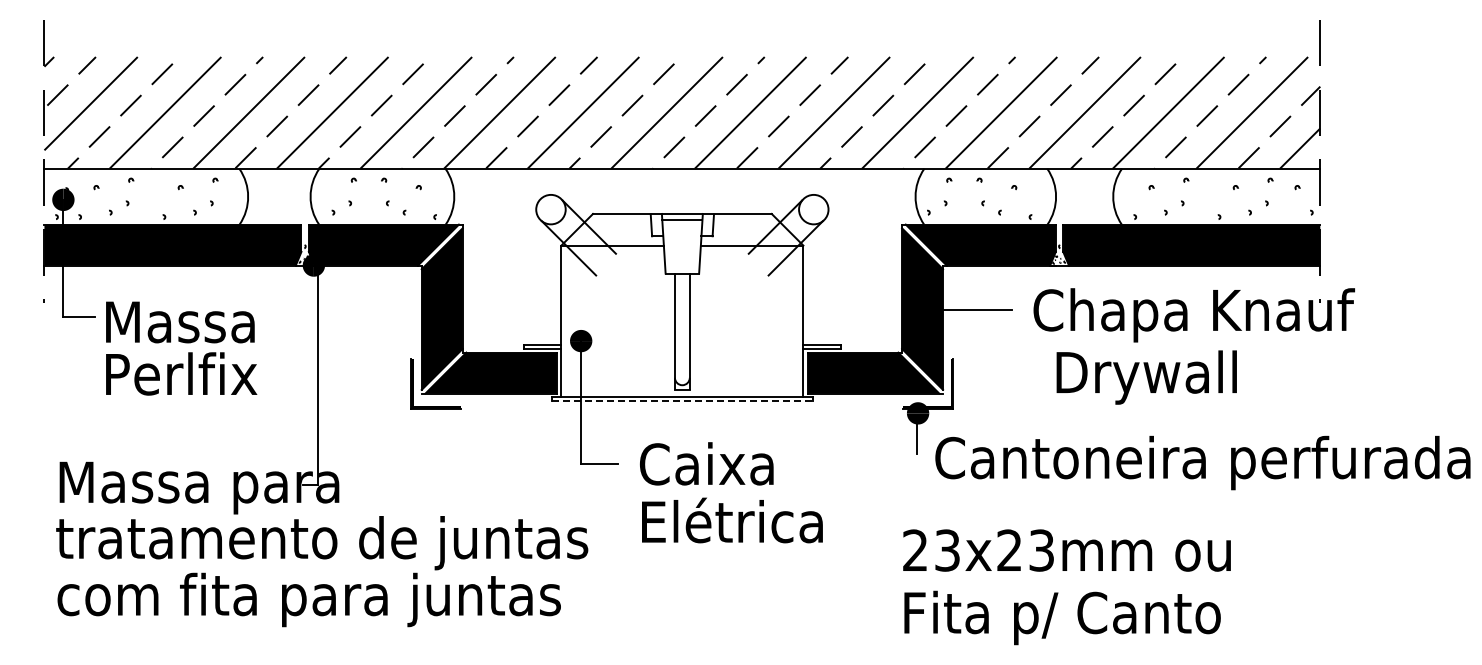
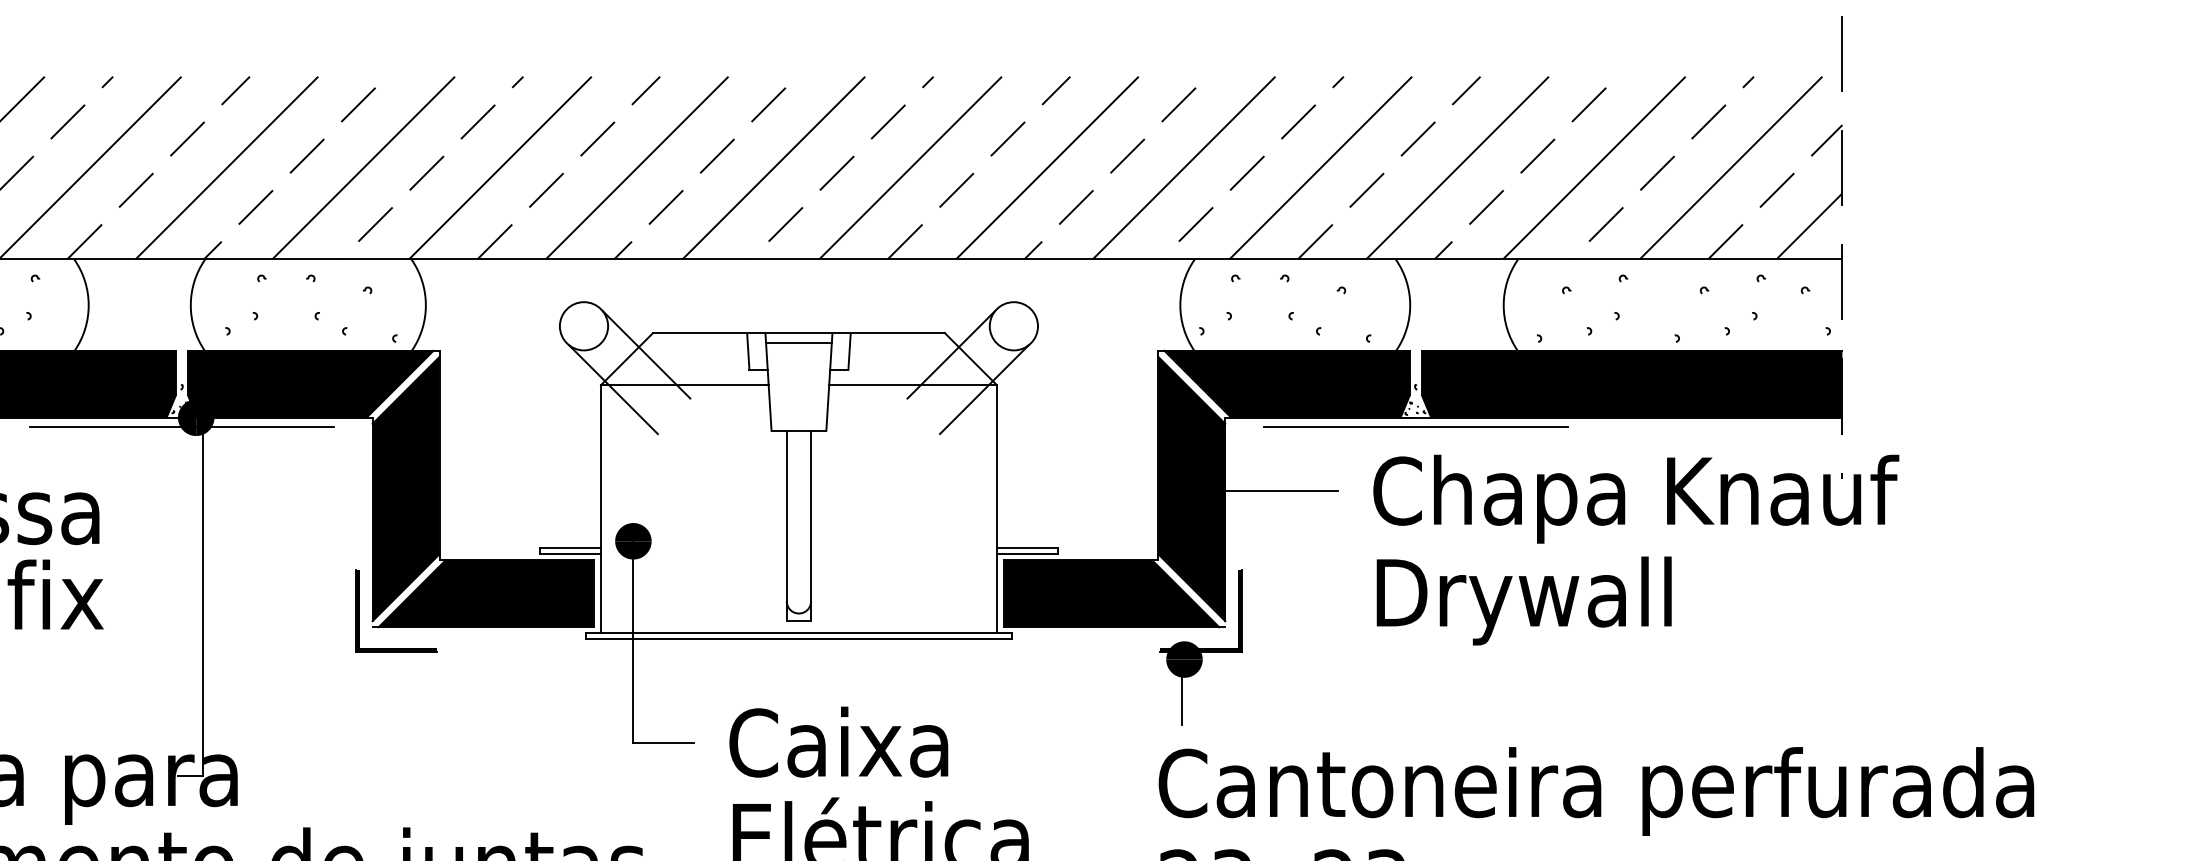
line: (305, 271) -> (182, 427), added
line: (1059, 271) -> (1415, 427), added
text: (1146, 377) -> (1523, 600), moved
line: (682, 401) -> (799, 640), dashed -> solid
text: (1202, 463) -> (1595, 792), moved

